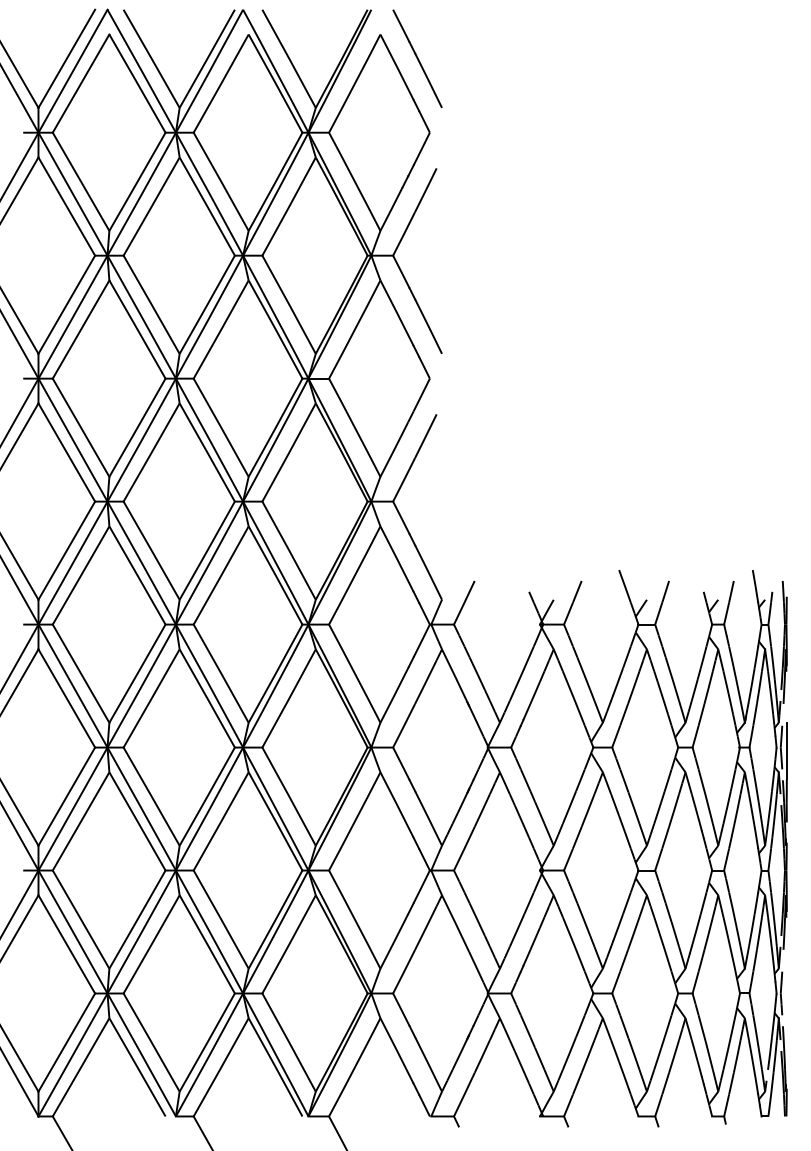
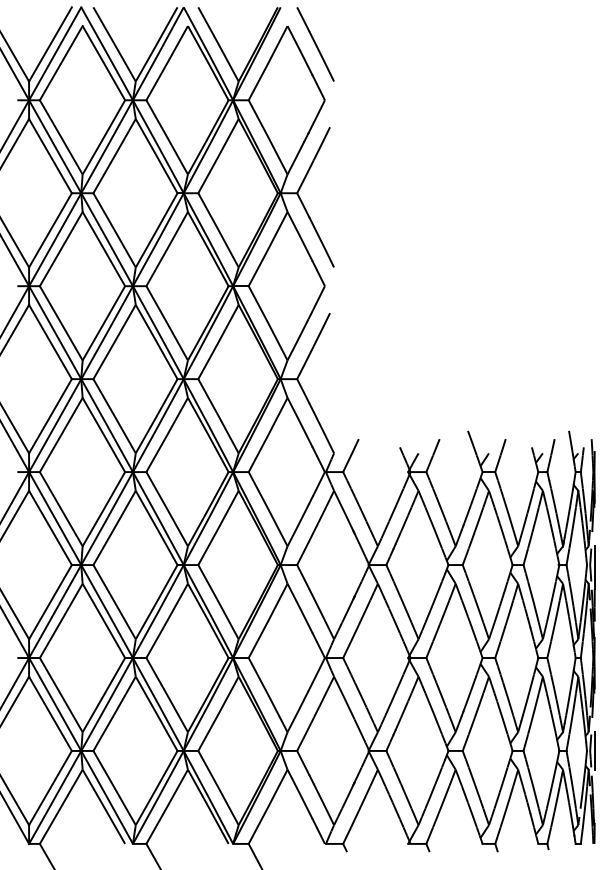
line: (786, 993) -> (594, 750), added

